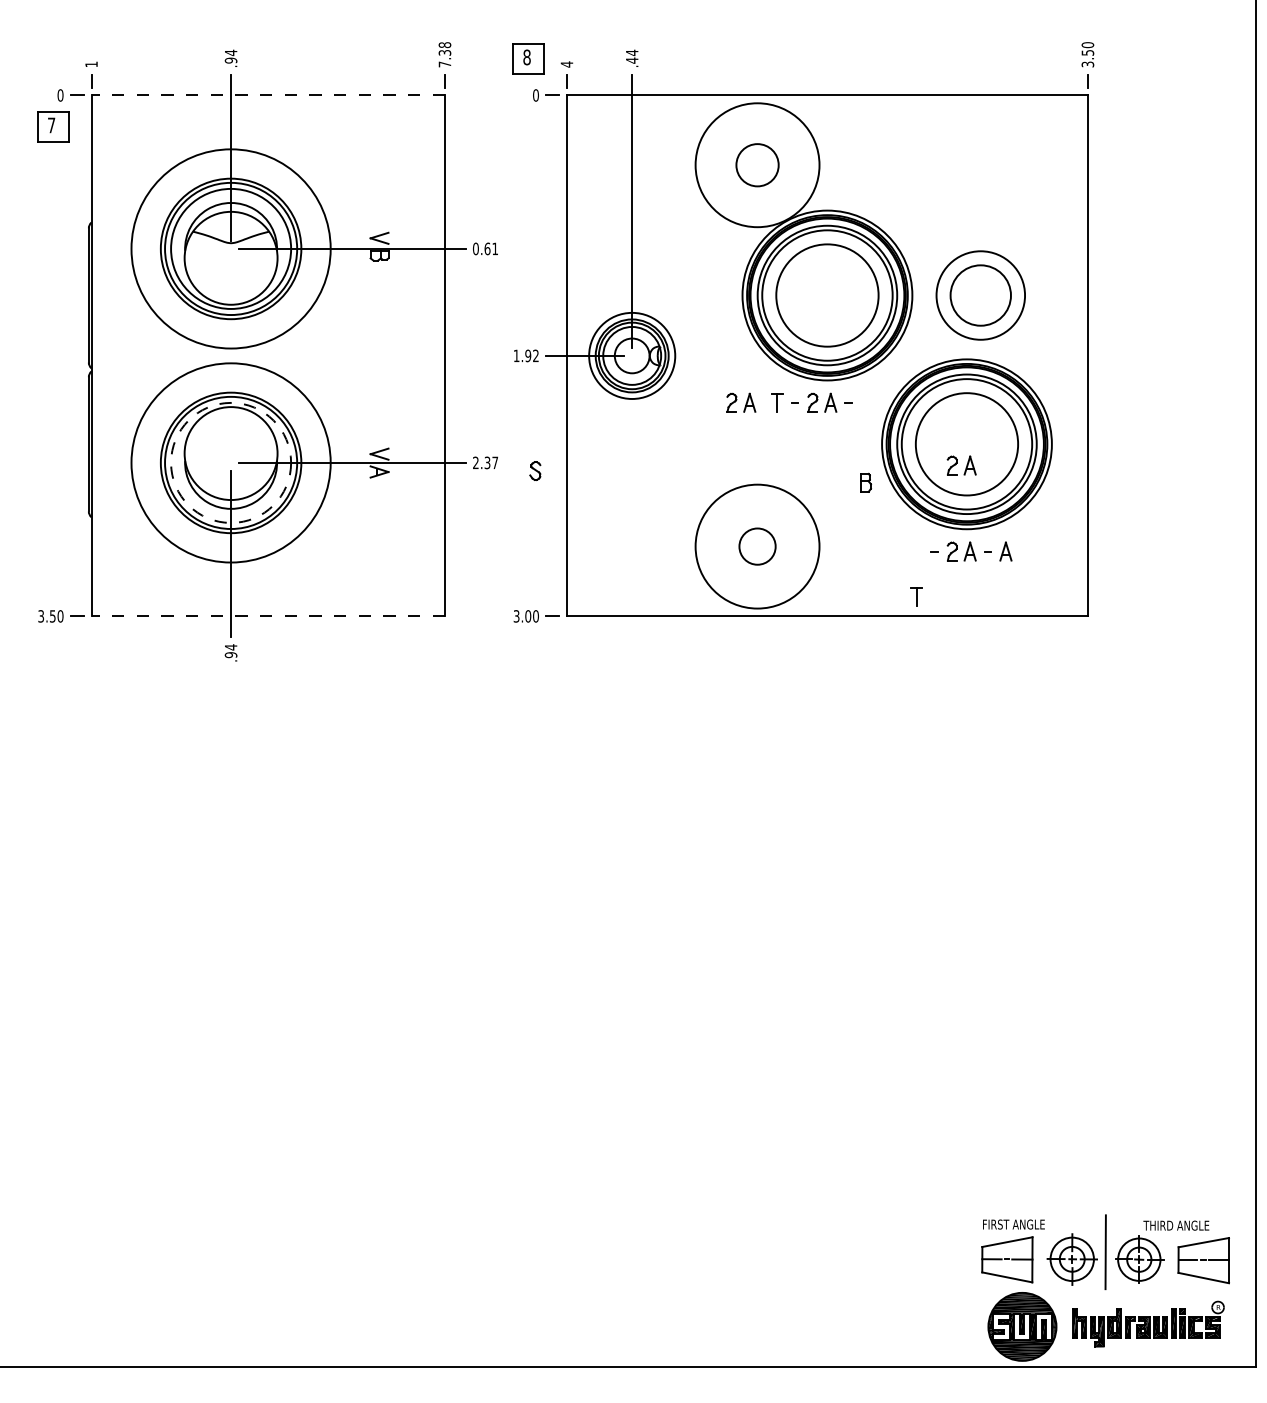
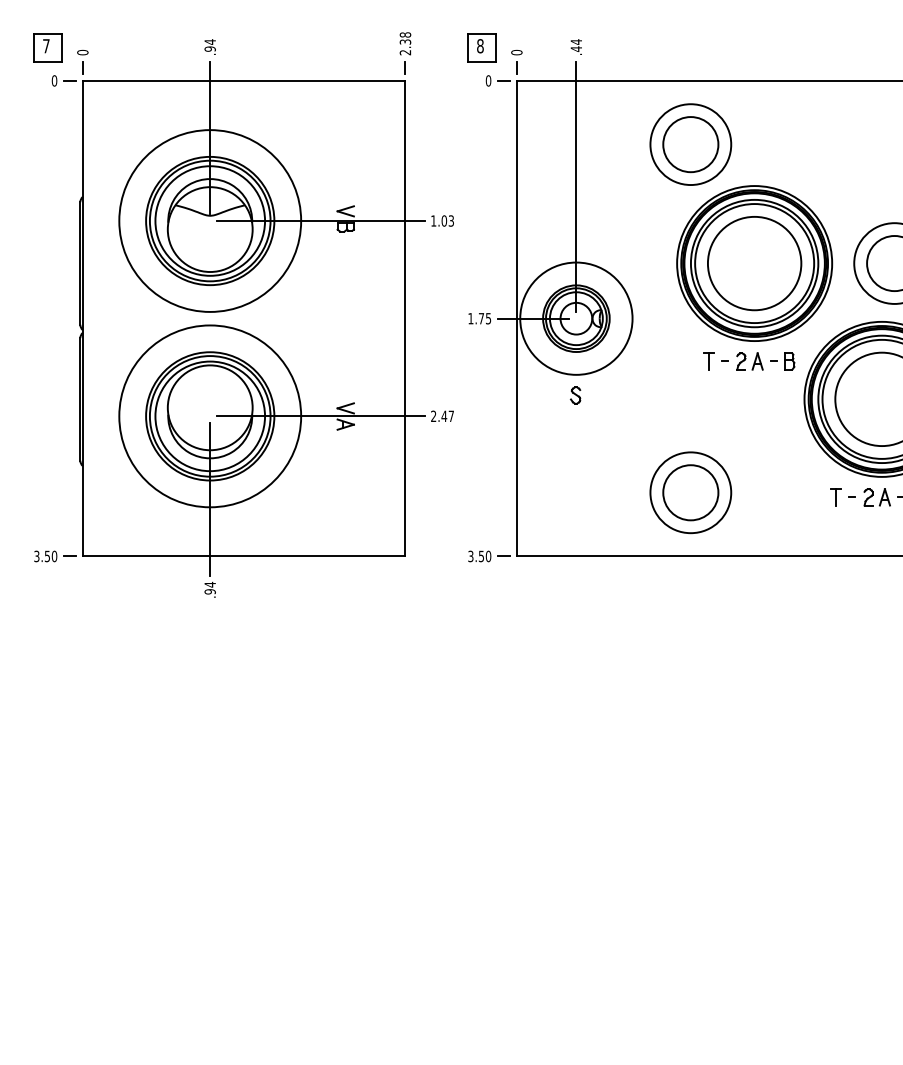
text: (91, 64) -> (82, 52), 1 -> 0
text: (444, 64) -> (405, 52), 7.38 -> 2.38
text: (566, 64) -> (516, 52), 4 -> 0
line: (268, 95) -> (244, 80), dashed -> solid
part: (53, 126) -> (48, 47), moved
circle: (757, 165) -> (690, 144), size x0.71
circle: (757, 165) -> (690, 144), size x1.43
text: (485, 248) -> (442, 220), 0.61 -> 1.03
text: (531, 355) -> (484, 318), 1.92 -> 1.75
circle: (631, 355) -> (575, 318), size x1.43
part: (741, 402) -> (676, 361), removed
circle: (231, 462) -> (210, 415), dashed -> solid
text: (487, 462) -> (444, 415), 2.37 -> 2.47
part: (961, 465) -> (877, 418), removed
part: (535, 470) -> (575, 394), moved
part: (865, 482) -> (789, 361), moved
circle: (757, 546) -> (690, 492), size x0.71
circle: (757, 546) -> (690, 492), size x1.67
part: (916, 596) -> (835, 497), moved
line: (268, 616) -> (244, 556), dashed -> solid
text: (528, 616) -> (481, 556), 3.00 -> 3.50

